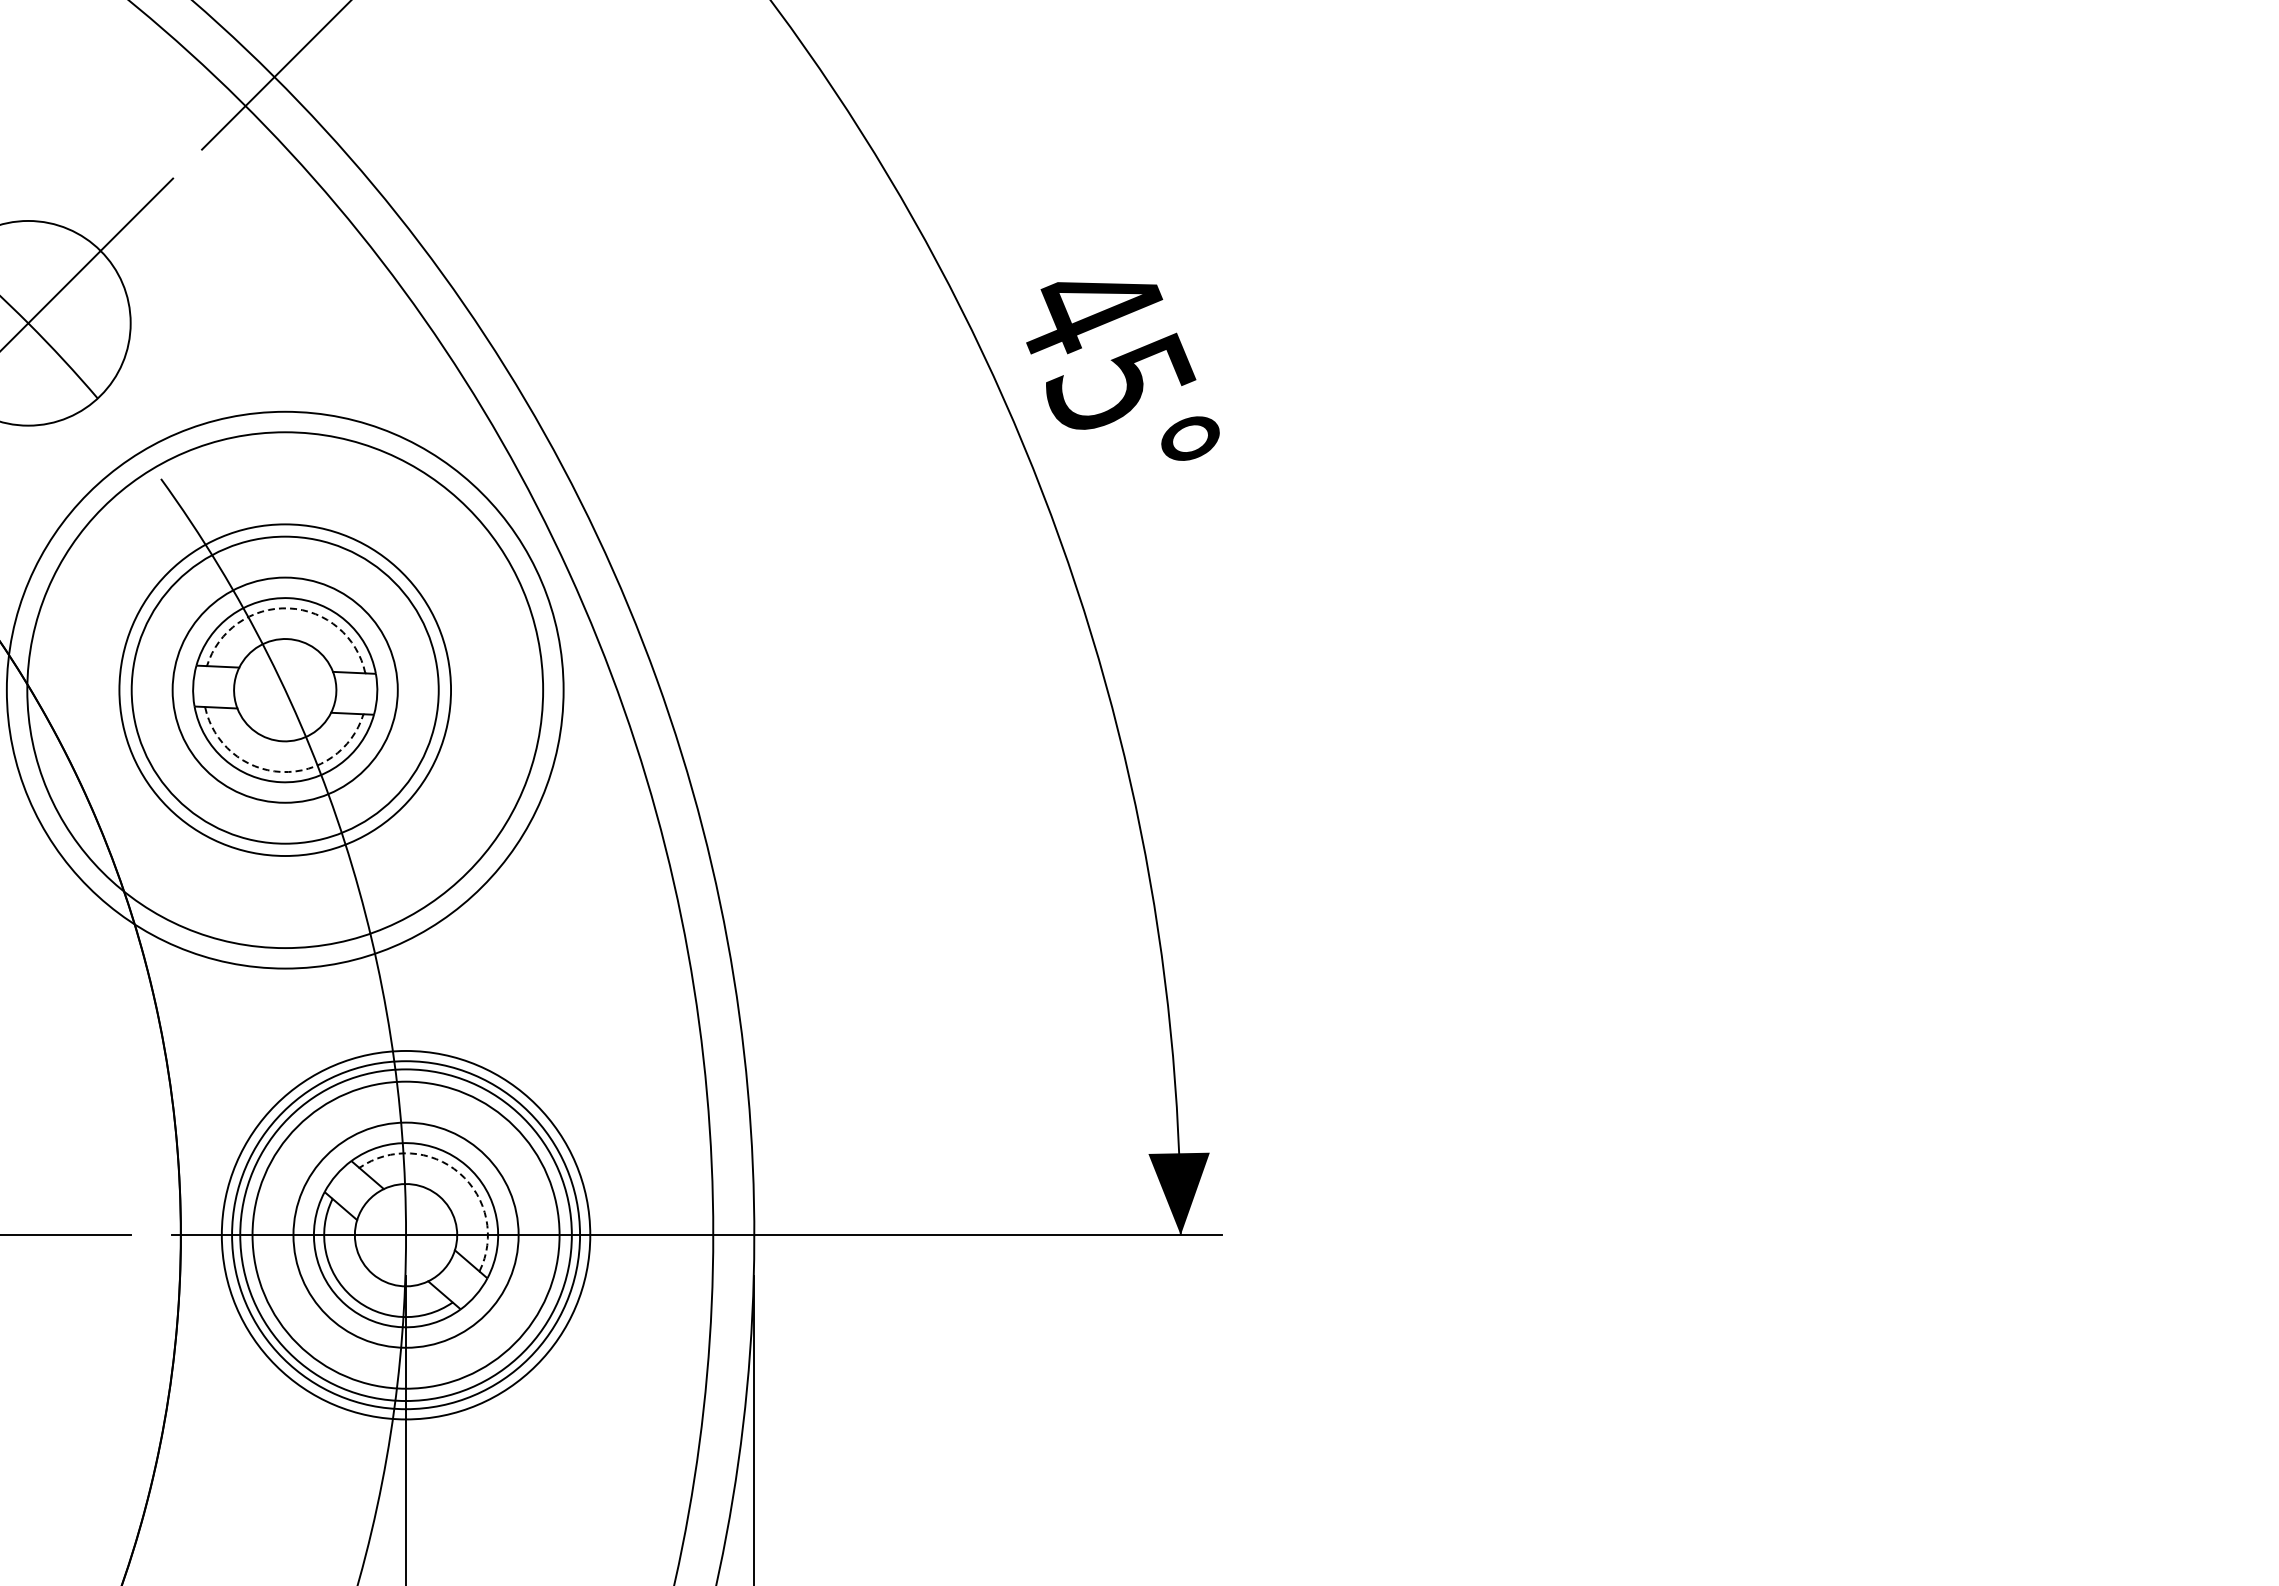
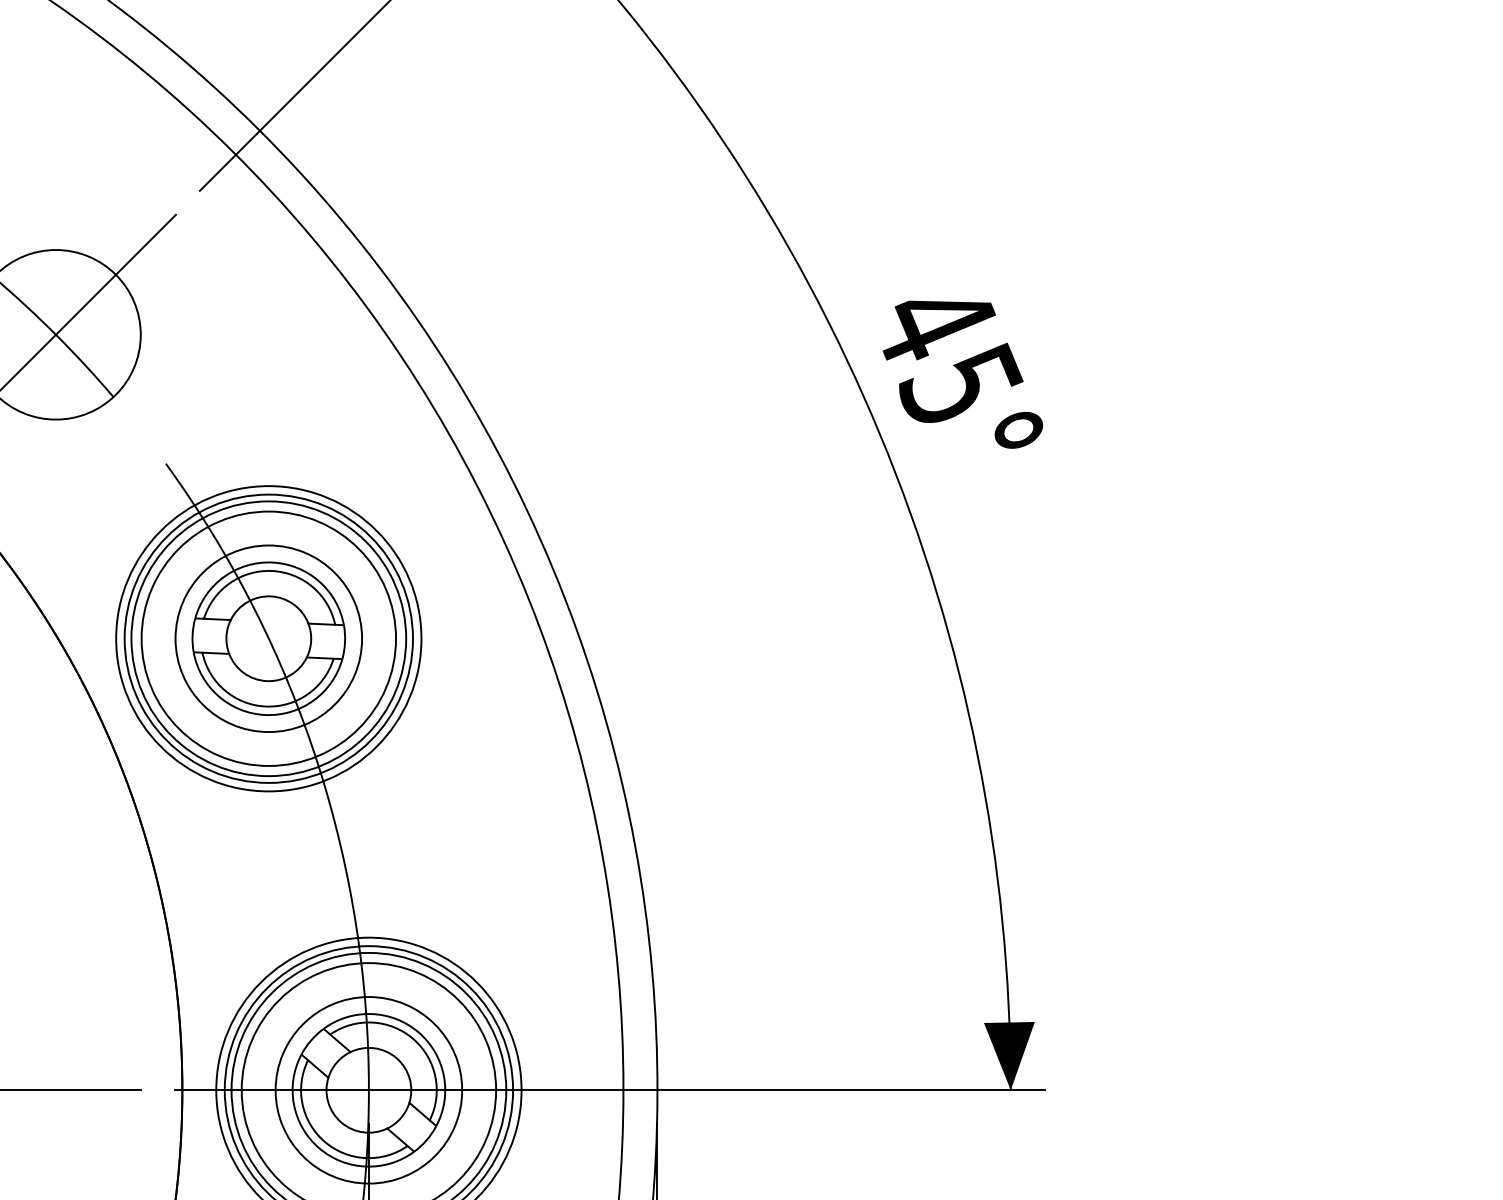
arc: (288, 608) -> (271, 571), dashed -> solid
circle: (285, 689) -> (269, 638), size x0.71
circle: (285, 690) -> (269, 639), size x0.62
arc: (281, 771) -> (265, 706), dashed -> solid
arc: (459, 1173) -> (413, 1039), dashed -> solid

